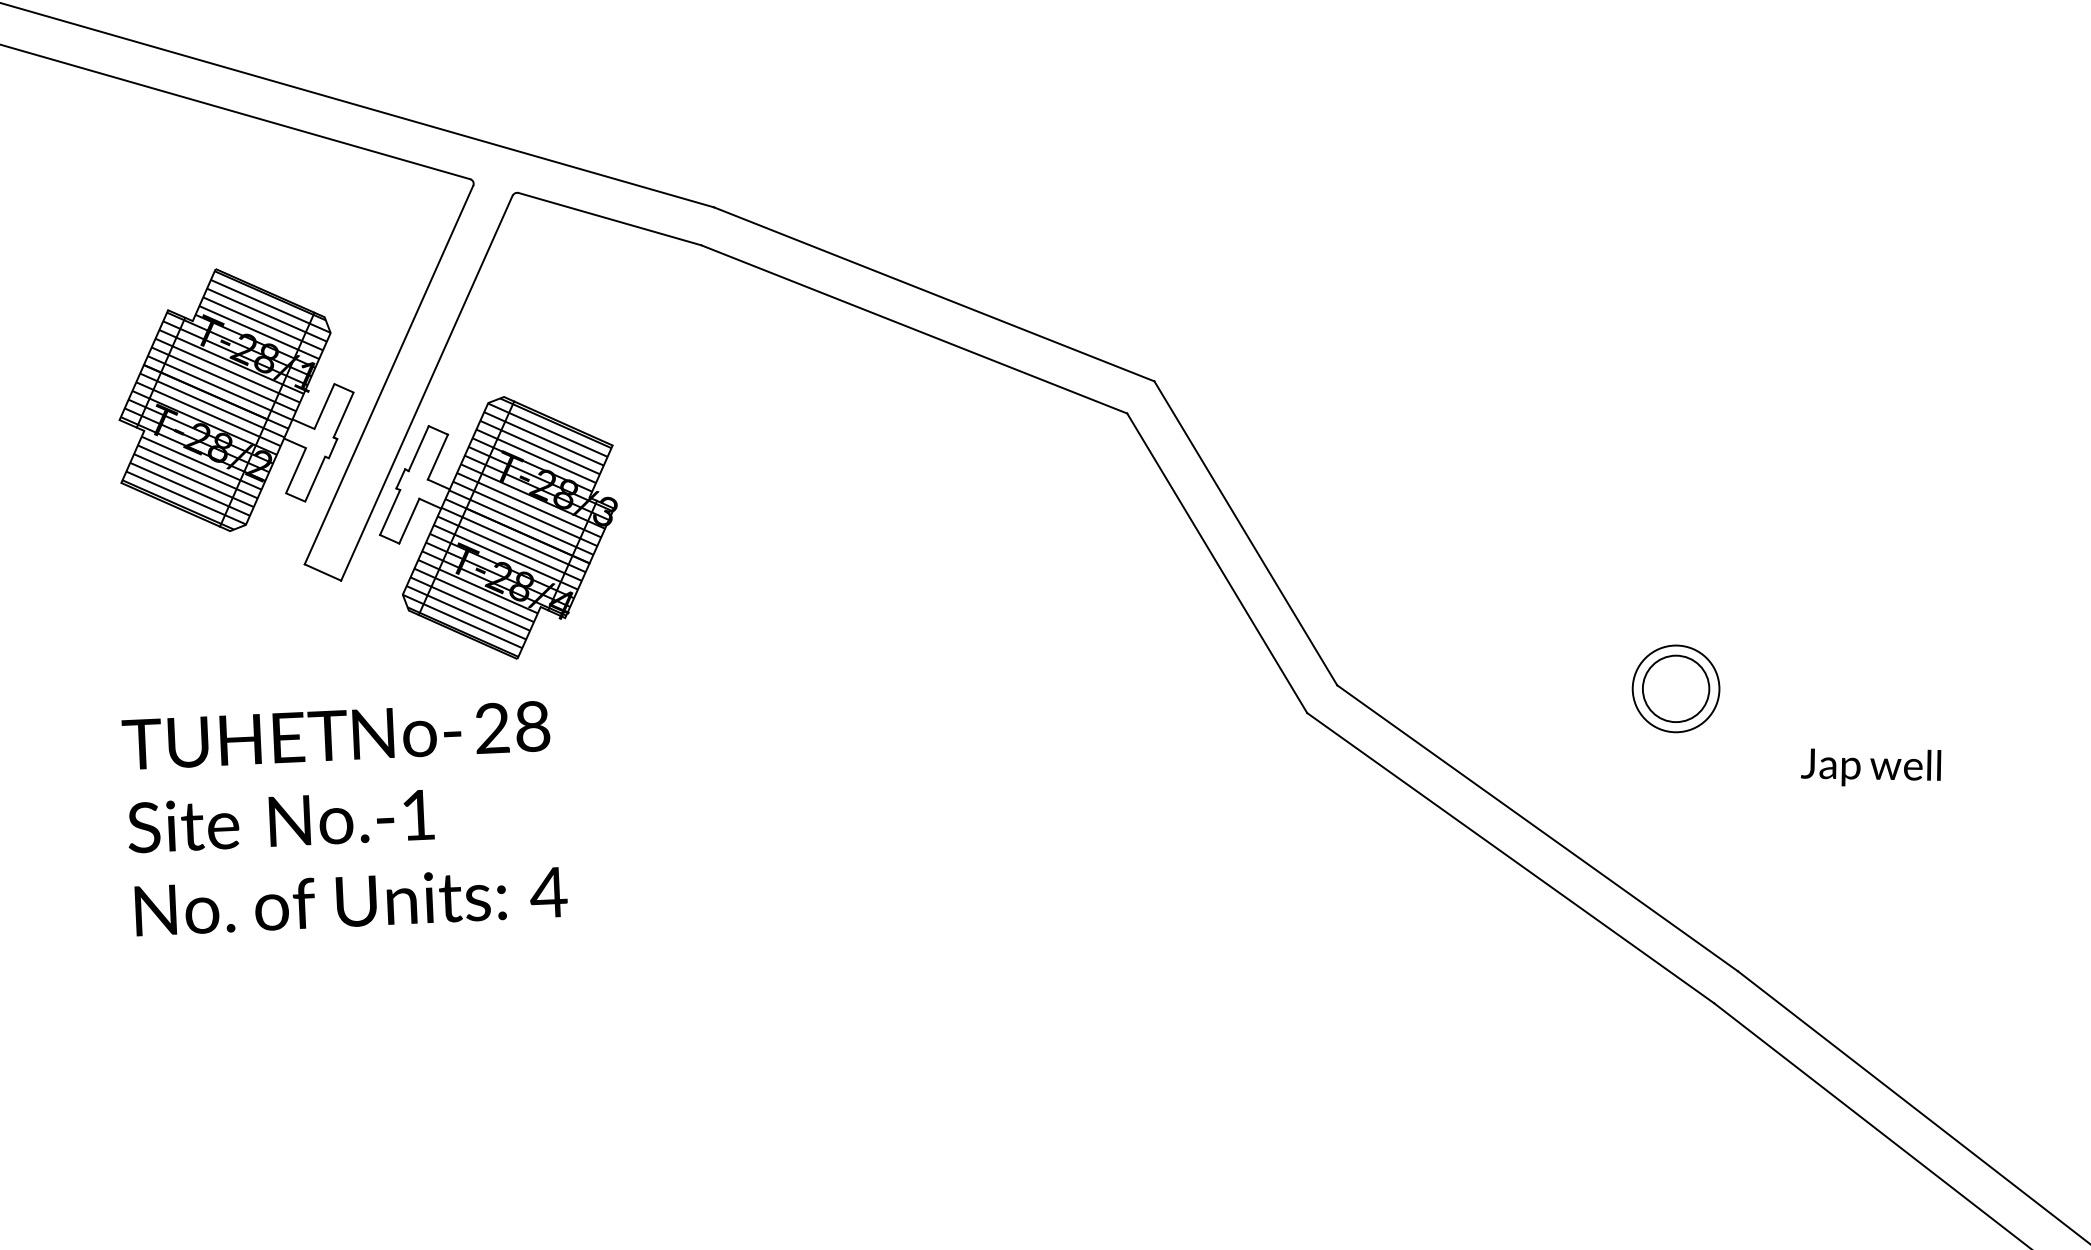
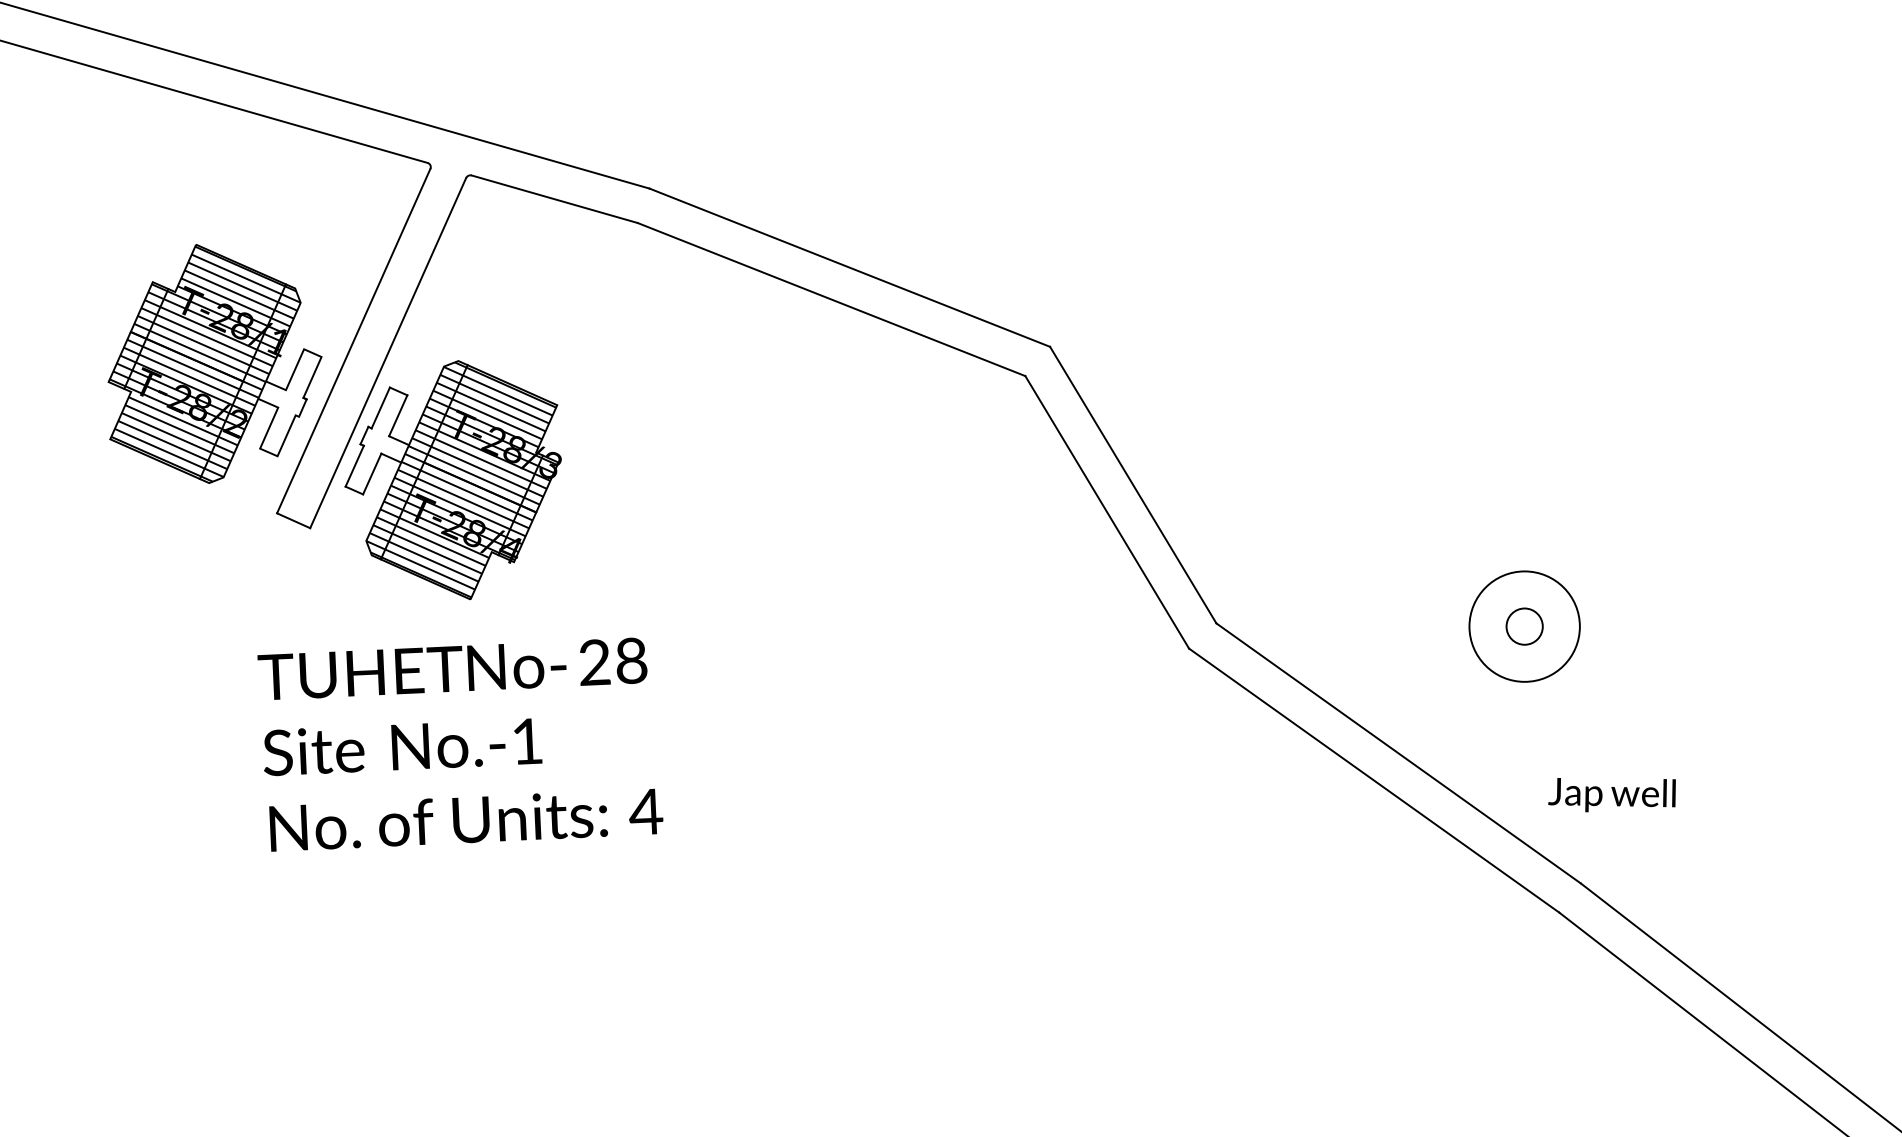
circle: (1675, 688) -> (1524, 626), size x0.6
circle: (1675, 688) -> (1524, 626), size x1.4
text: (1870, 767) -> (1611, 795), moved
text: (344, 818) -> (460, 744), moved

